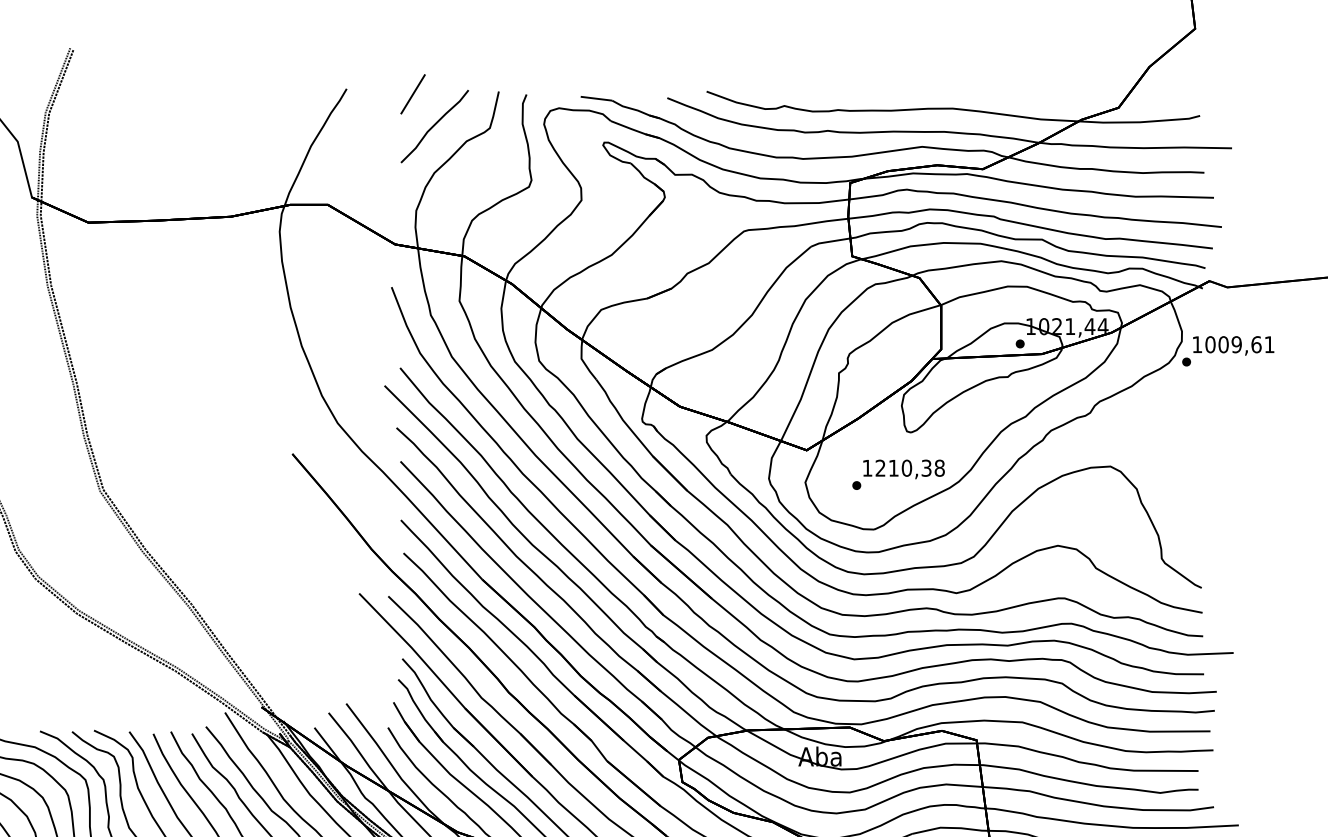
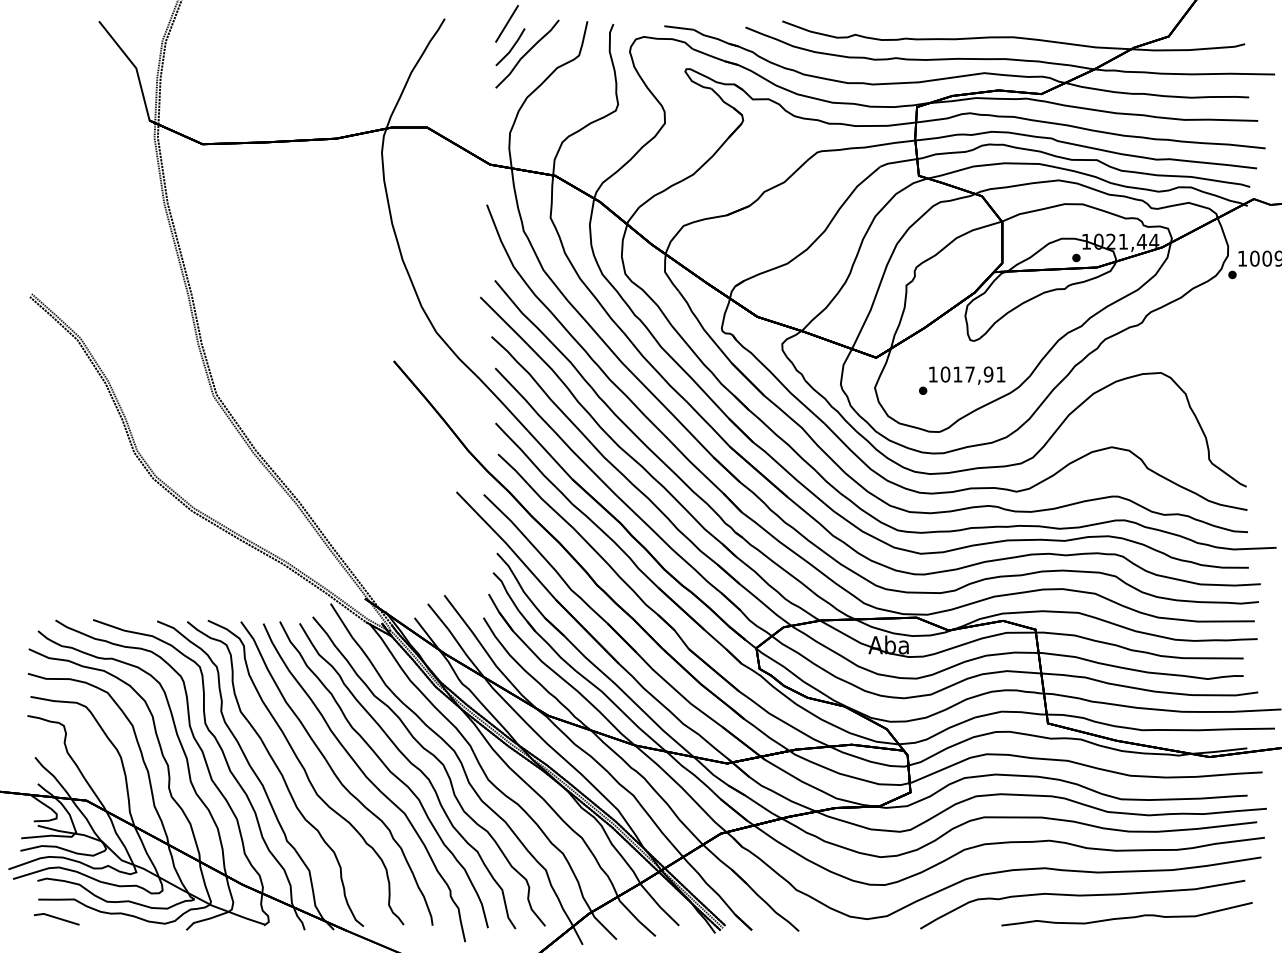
line: (417, 119) -> (511, 47), added
text: (909, 468) -> (972, 374), 1210,38 -> 1017,91

